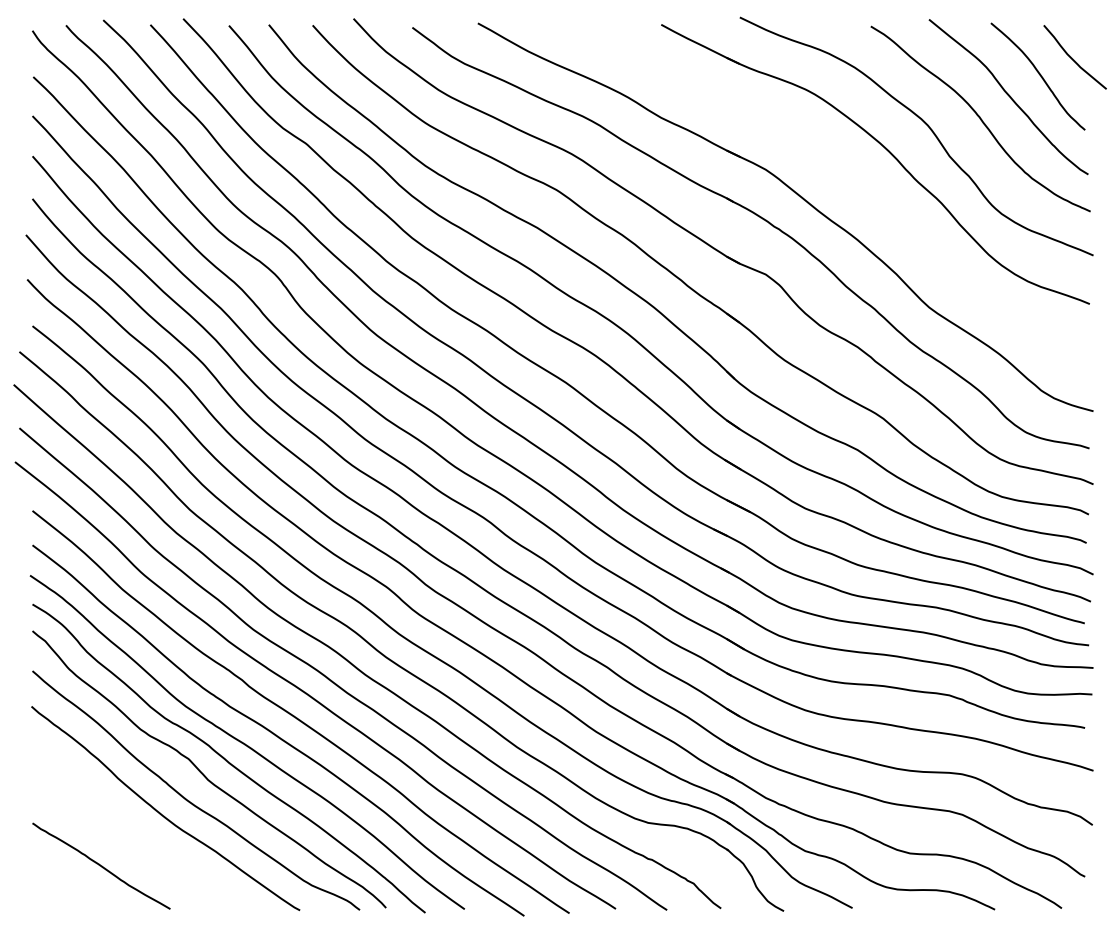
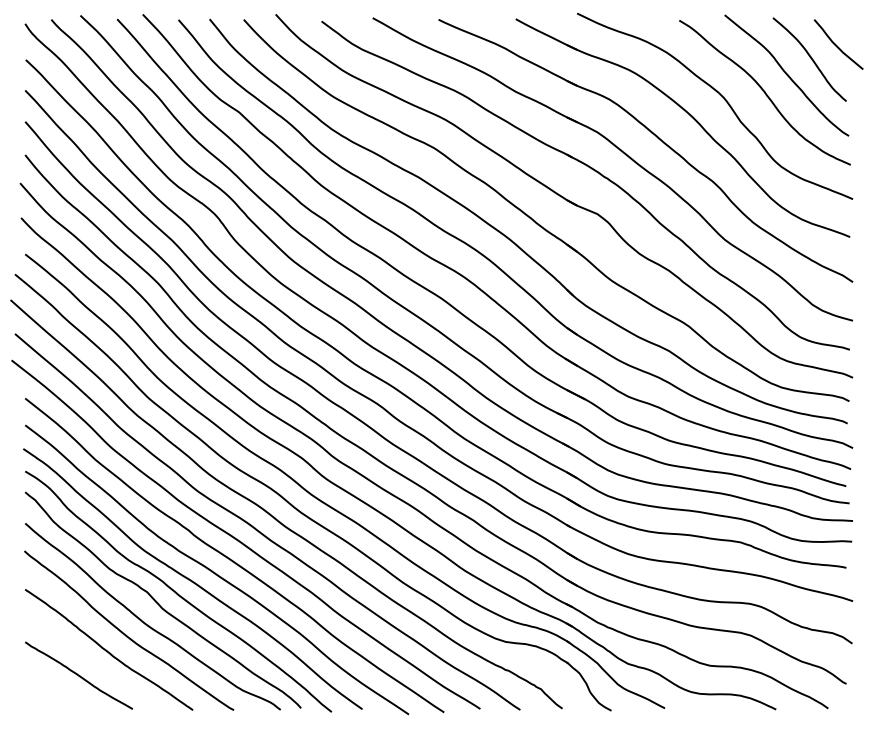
part: (839, 174) -> (654, 136), added
curve: (137, 833) -> (107, 650), added

